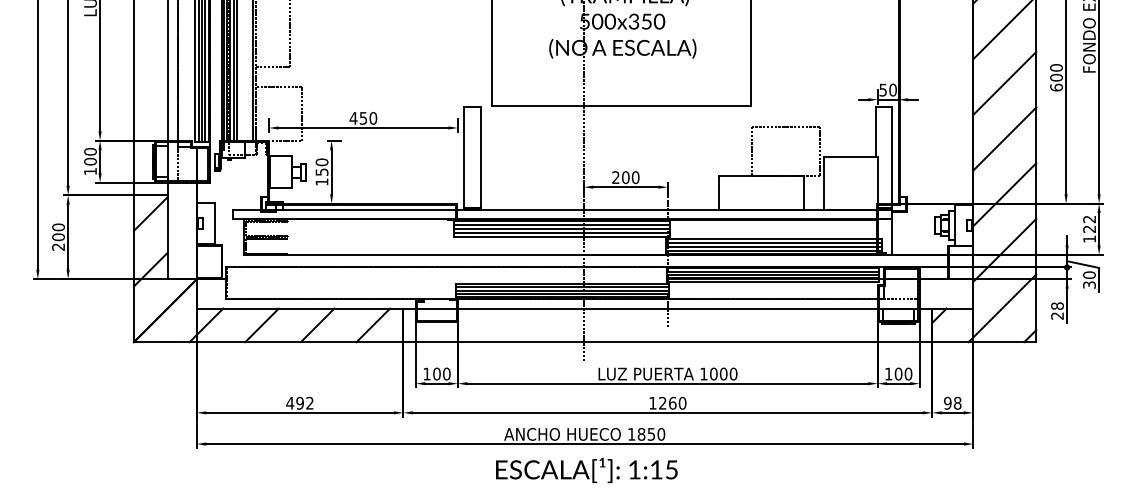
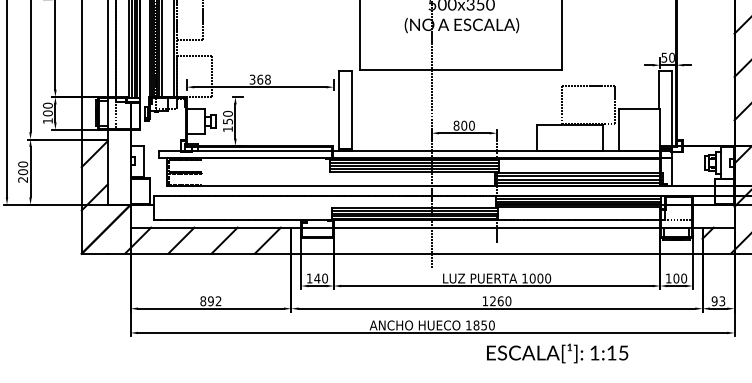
text: (363, 117) -> (260, 79), 450 -> 368
text: (615, 177) -> (456, 125), 200 -> 800
text: (436, 373) -> (317, 278), 100 -> 140
text: (290, 402) -> (203, 300), 492 -> 892
text: (957, 402) -> (722, 300), 98 -> 93
text: (586, 470) -> (557, 353), moved

